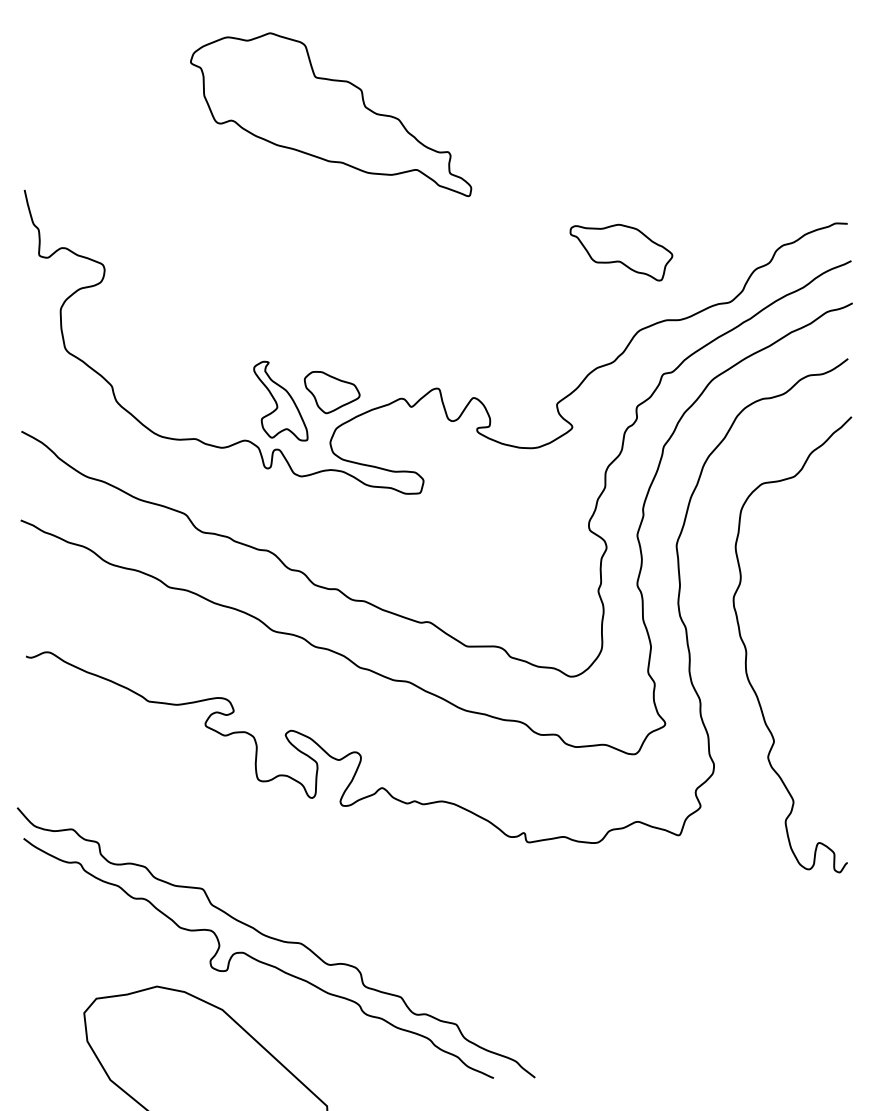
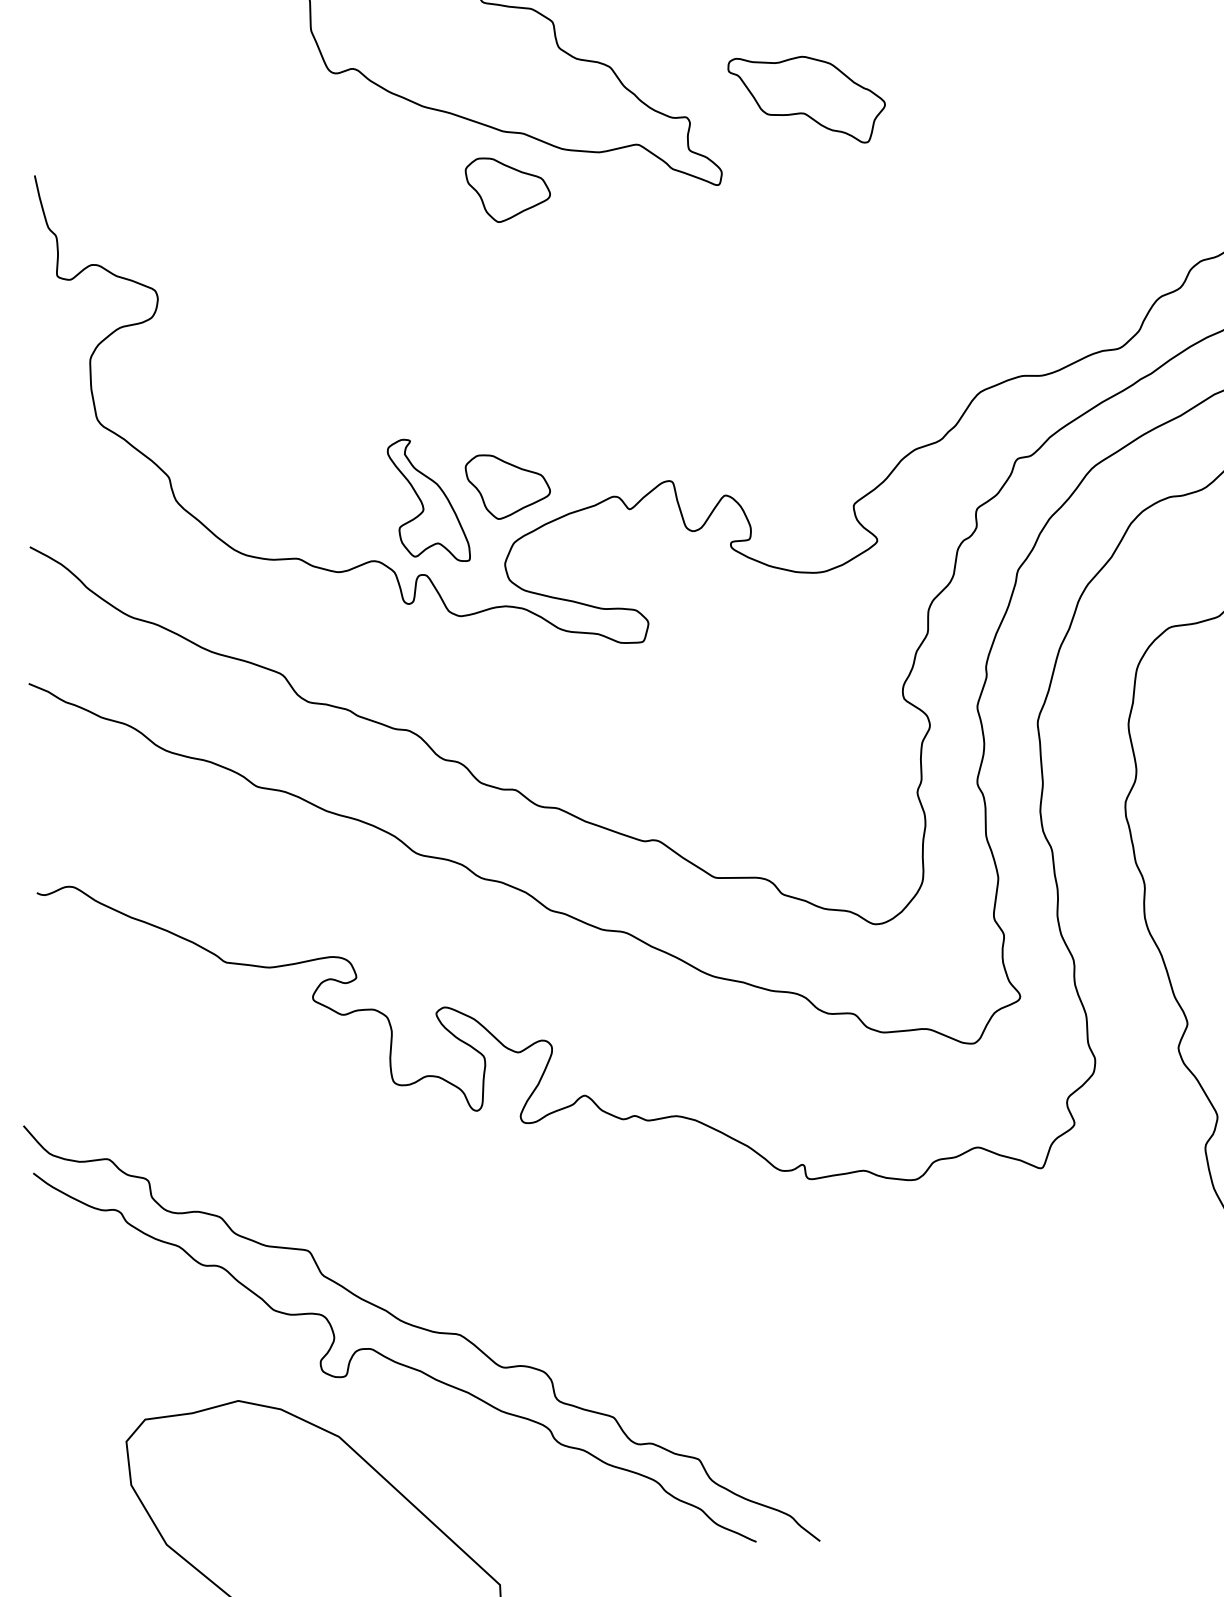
part: (331, 199) -> (506, 190), added
part: (621, 252) -> (806, 99), moved

